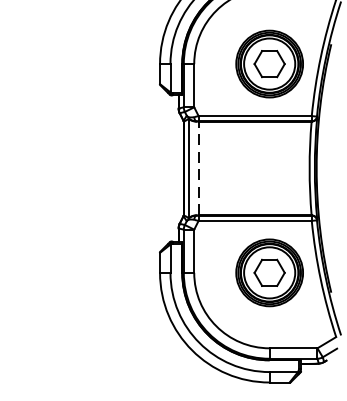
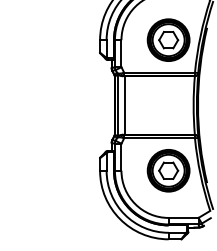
line: (199, 166) -> (124, 104), dashed -> solid

